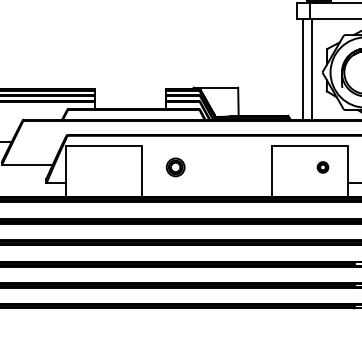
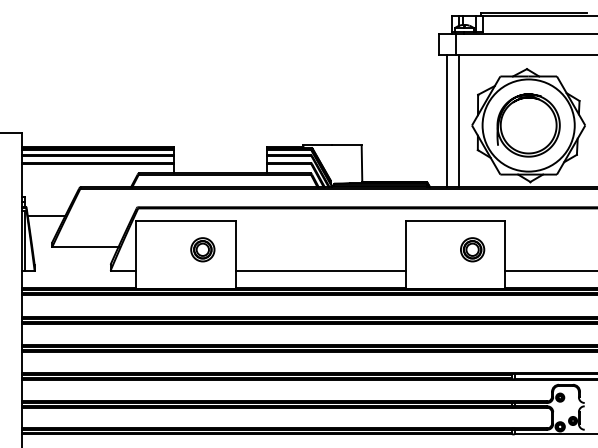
part: (175, 167) -> (202, 249), moved
part: (322, 167) -> (472, 249), size x1.67
line: (206, 183) -> (320, 270), added

